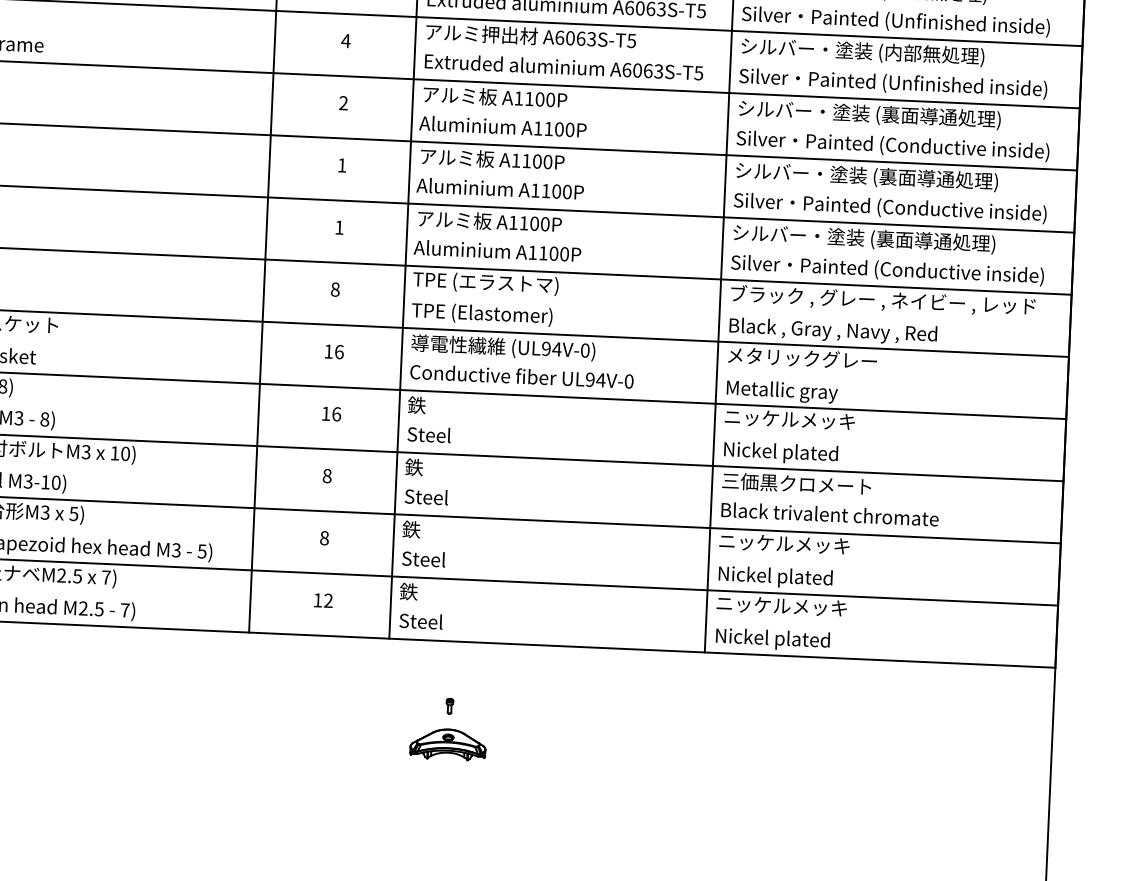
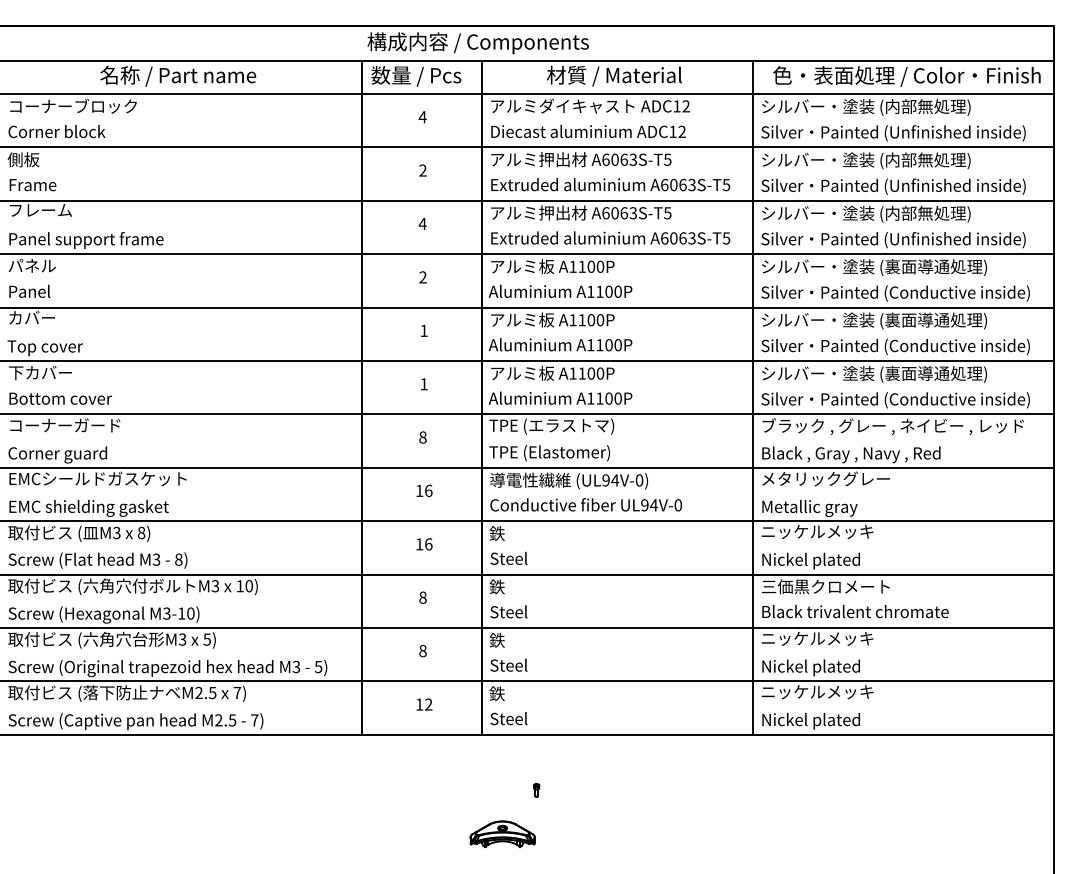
part: (447, 744) -> (502, 834), moved

